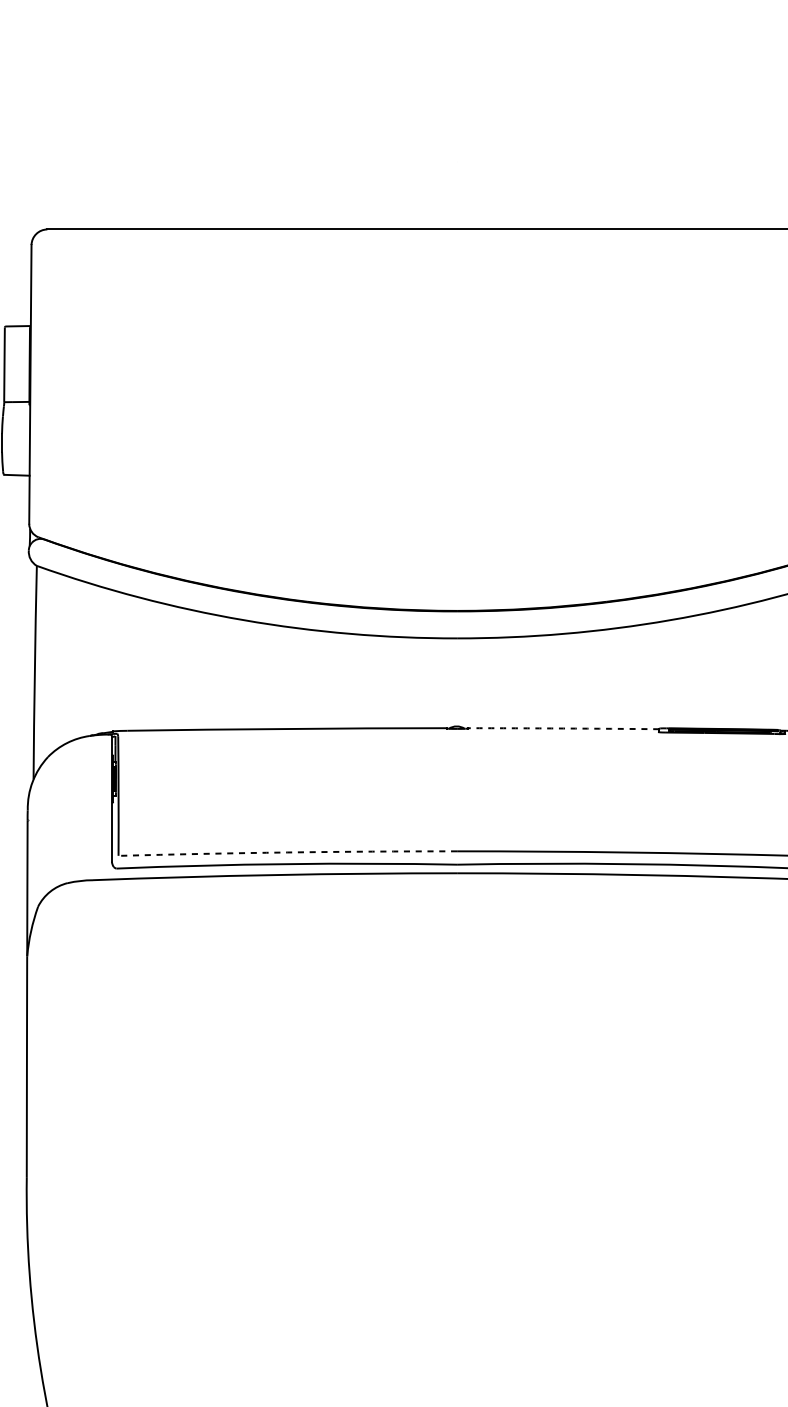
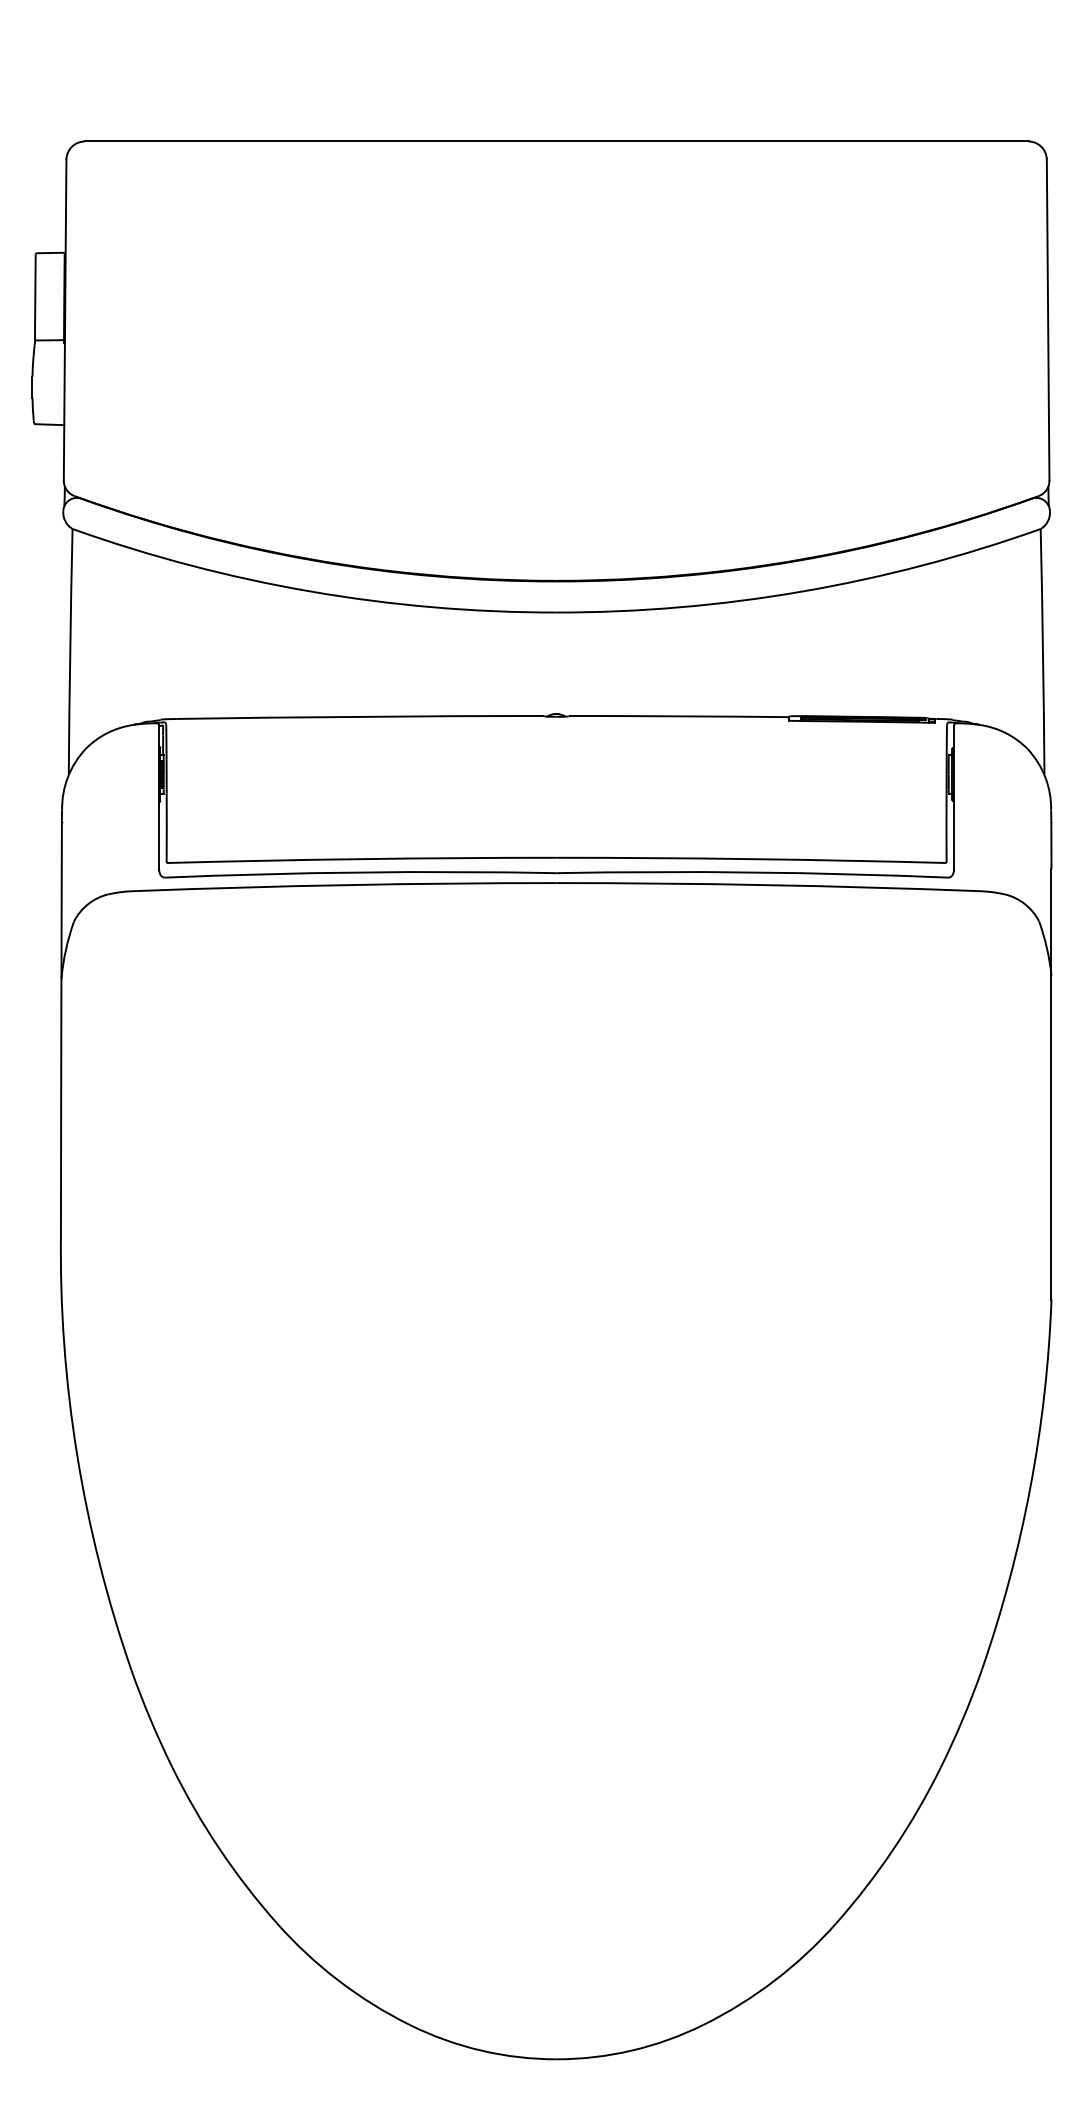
arc: (563, 728) -> (679, 716), dashed -> solid
arc: (287, 852) -> (361, 859), dashed -> solid

